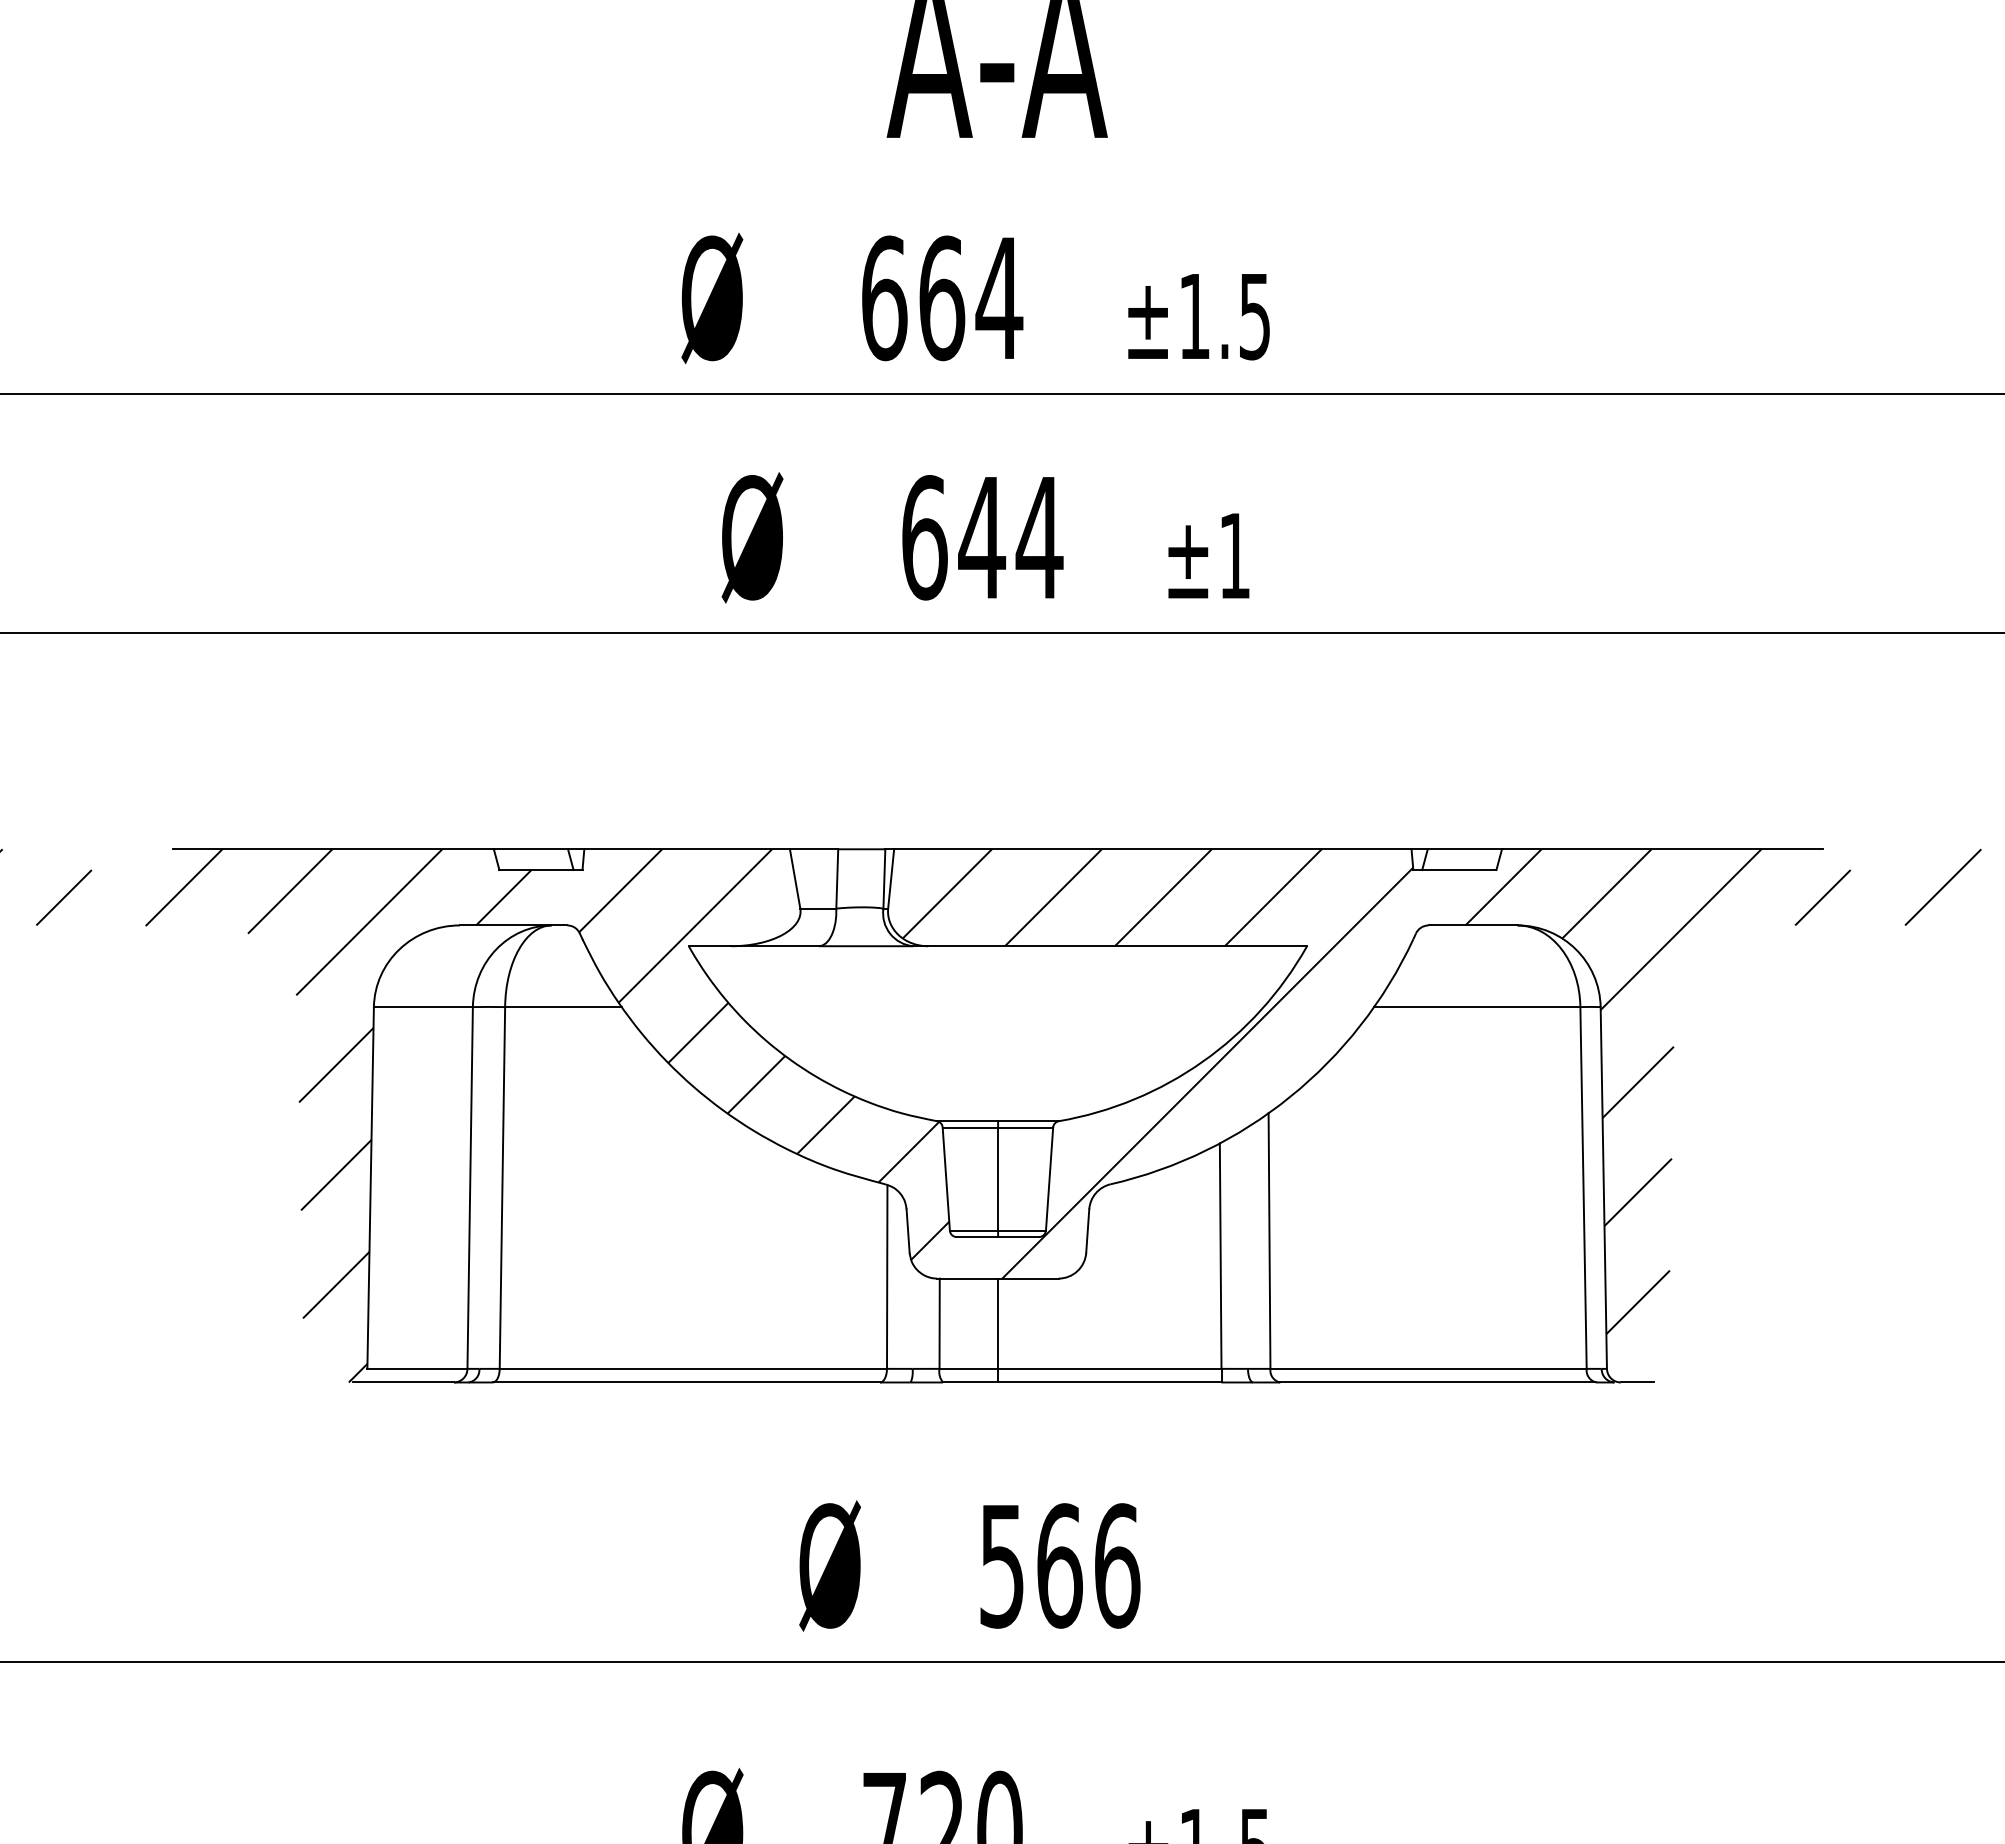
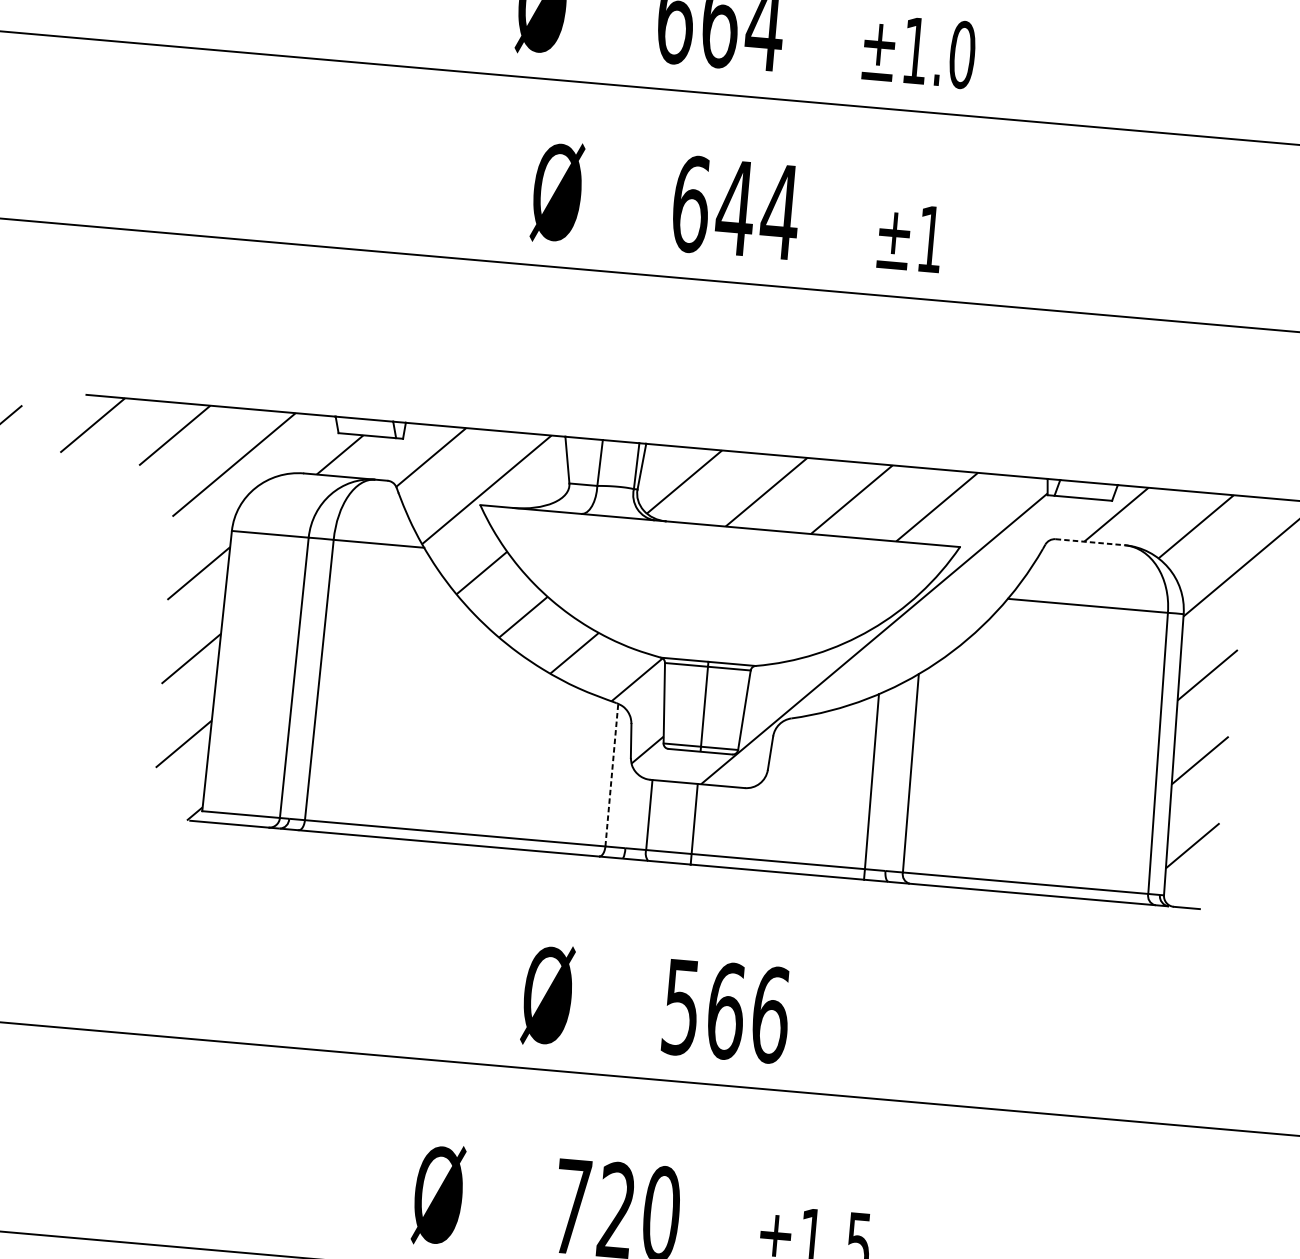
text: (1255, 316) -> (962, 55), ±1.5 -> ±1.0
line: (1473, 925) -> (1090, 542), solid -> dashed
line: (887, 1277) -> (612, 775), solid -> dashed

